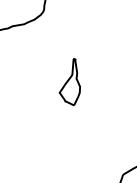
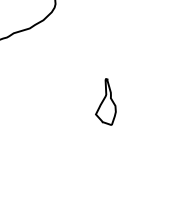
part: (69, 82) -> (104, 102), size x0.7

